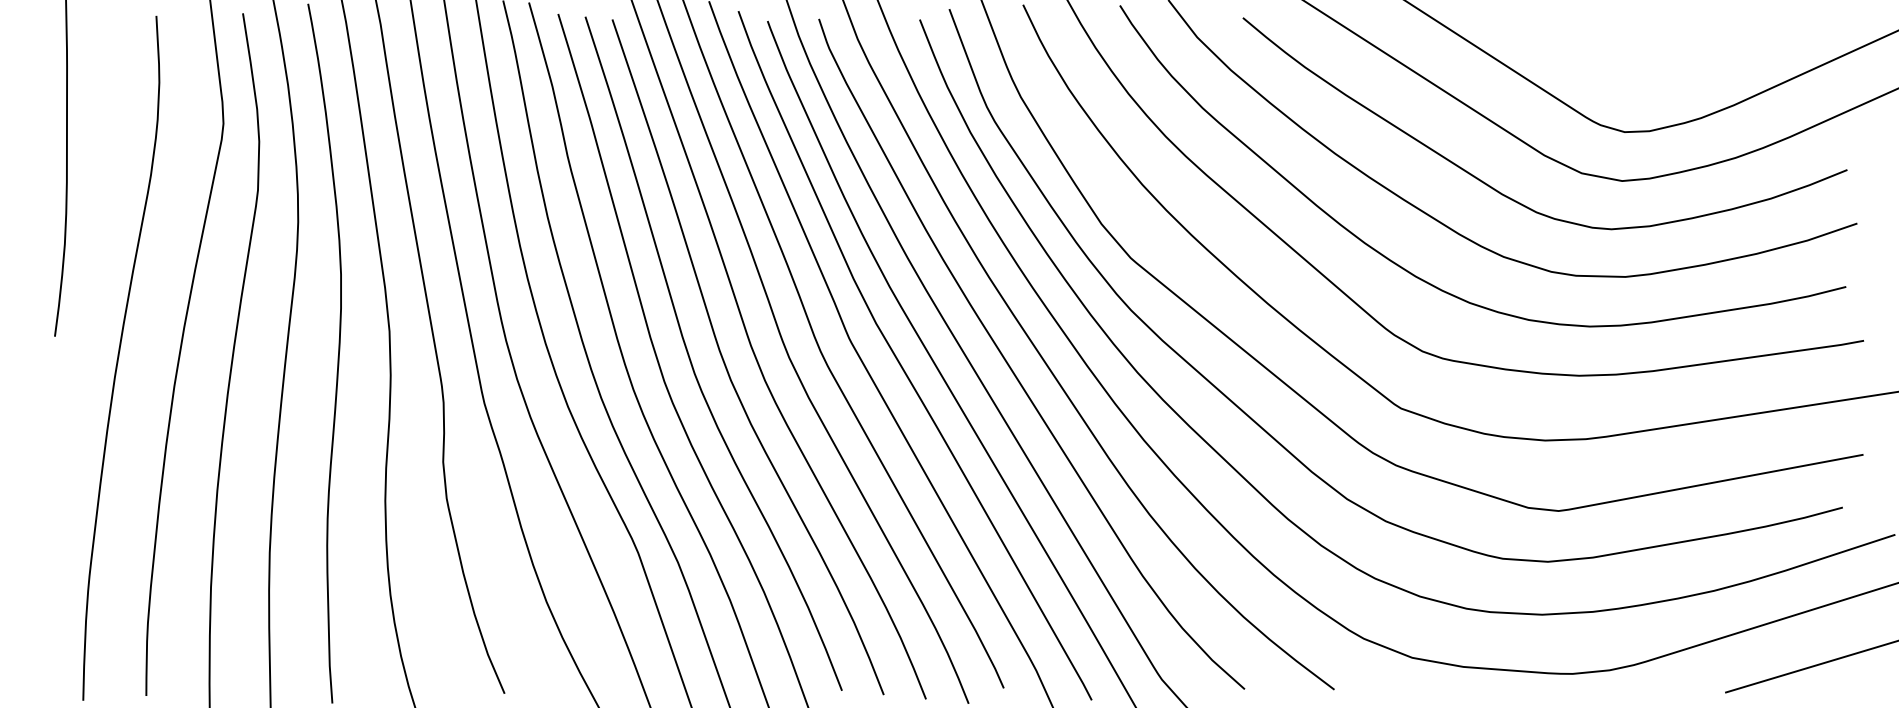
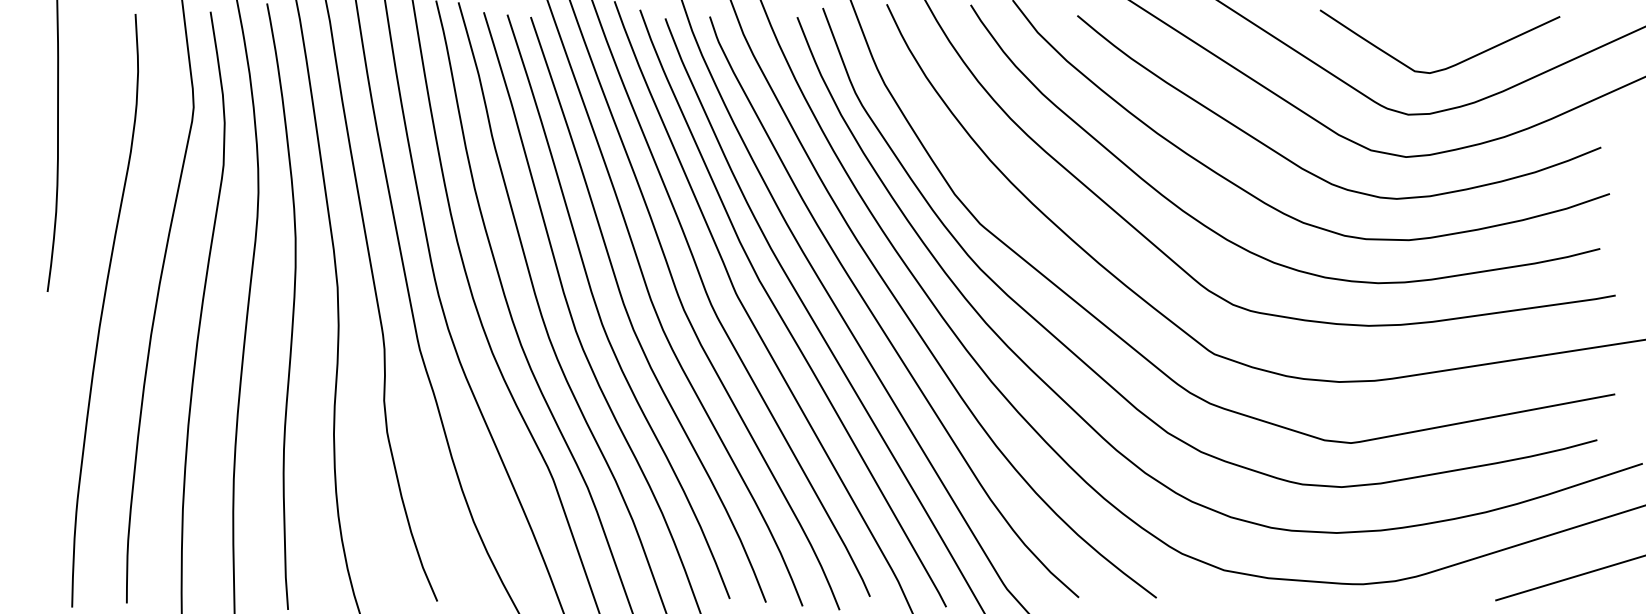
curve: (1671, 76) -> (1448, 66), added

